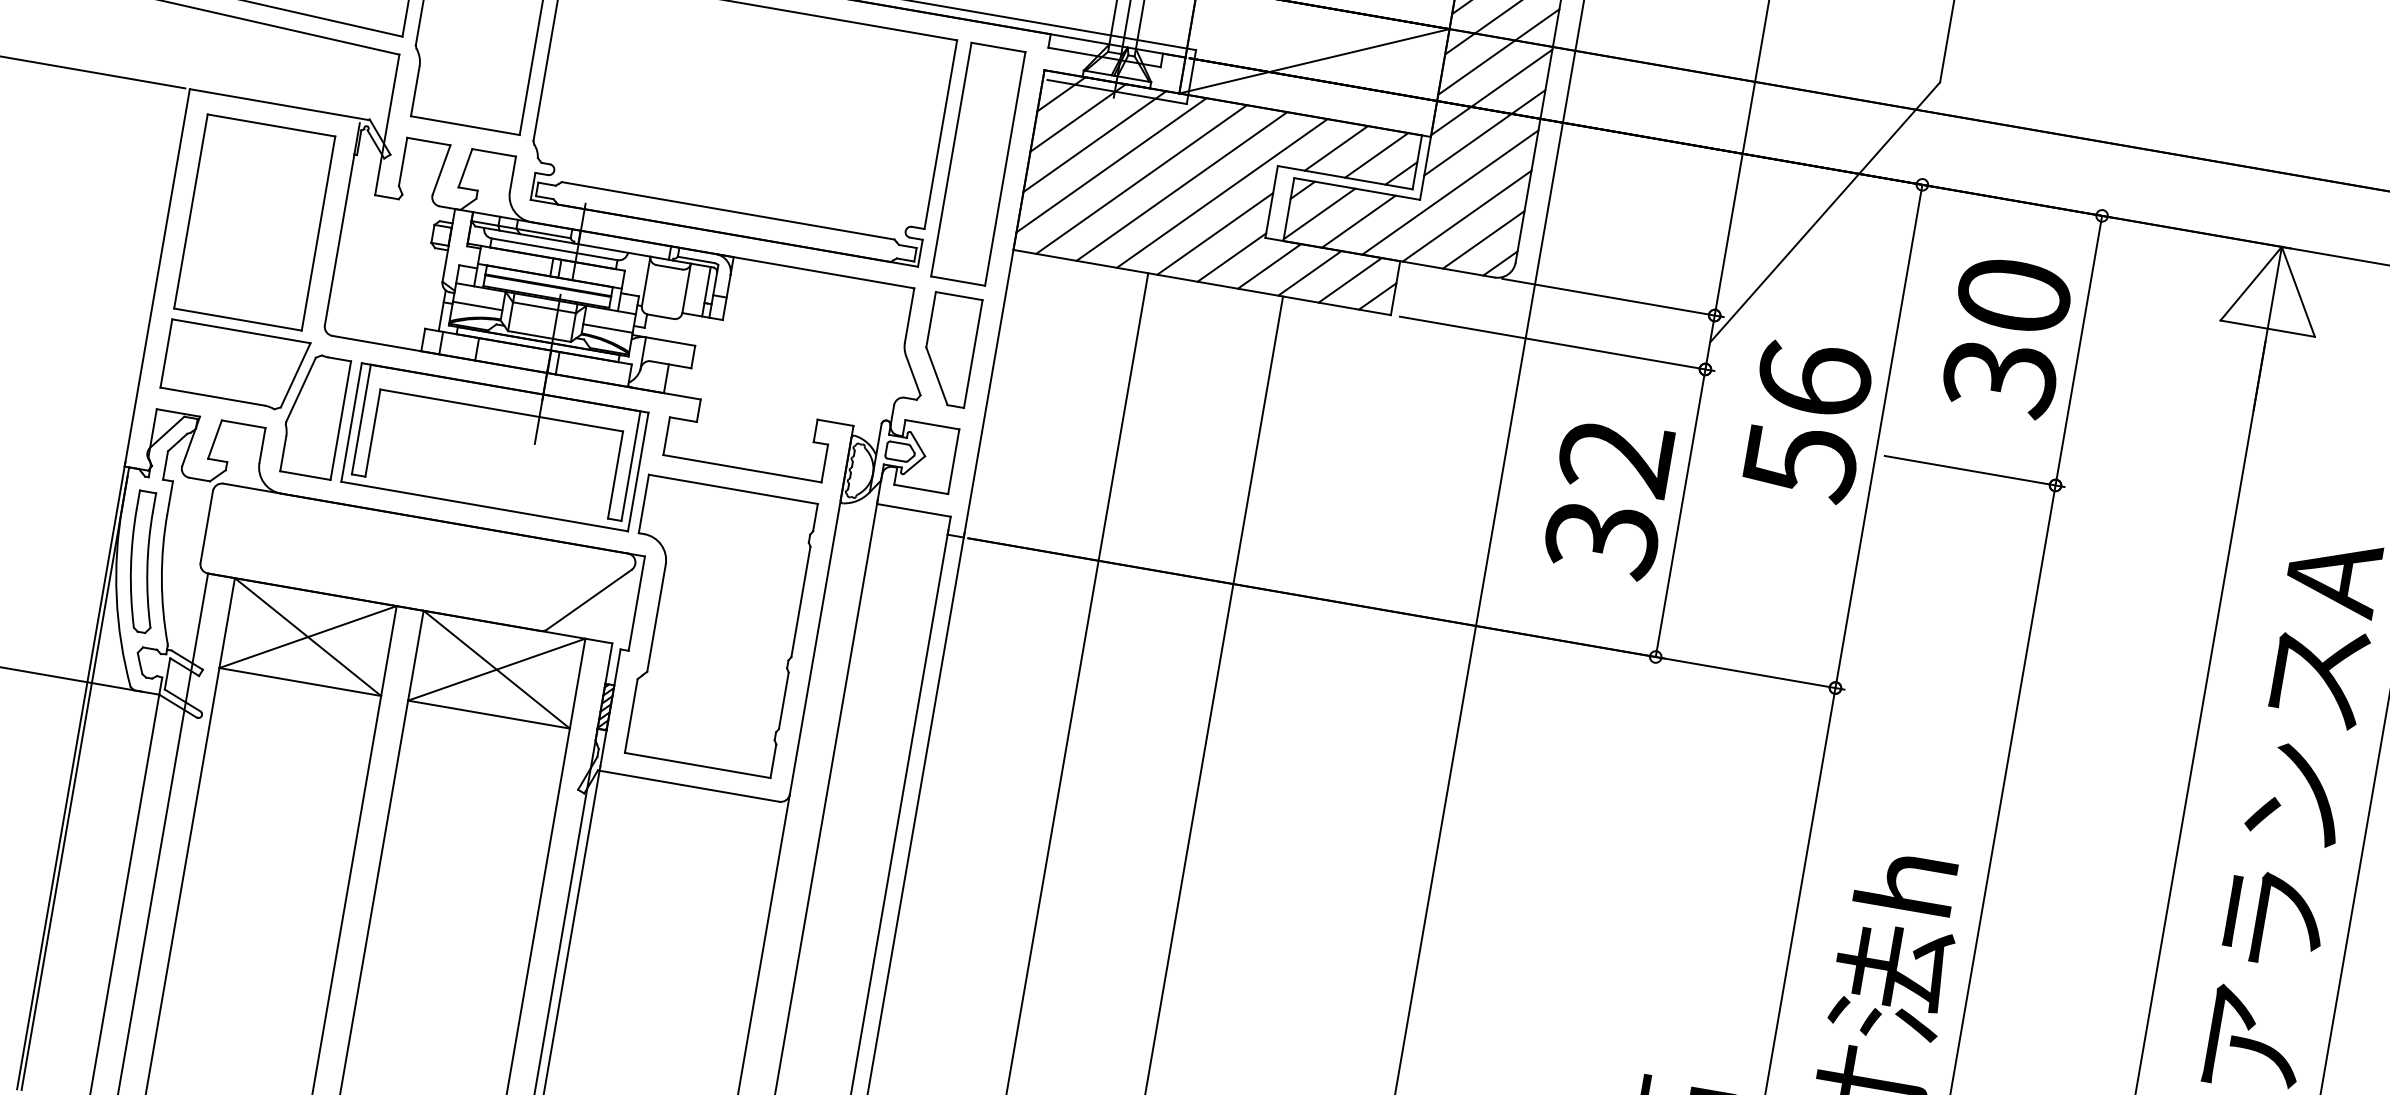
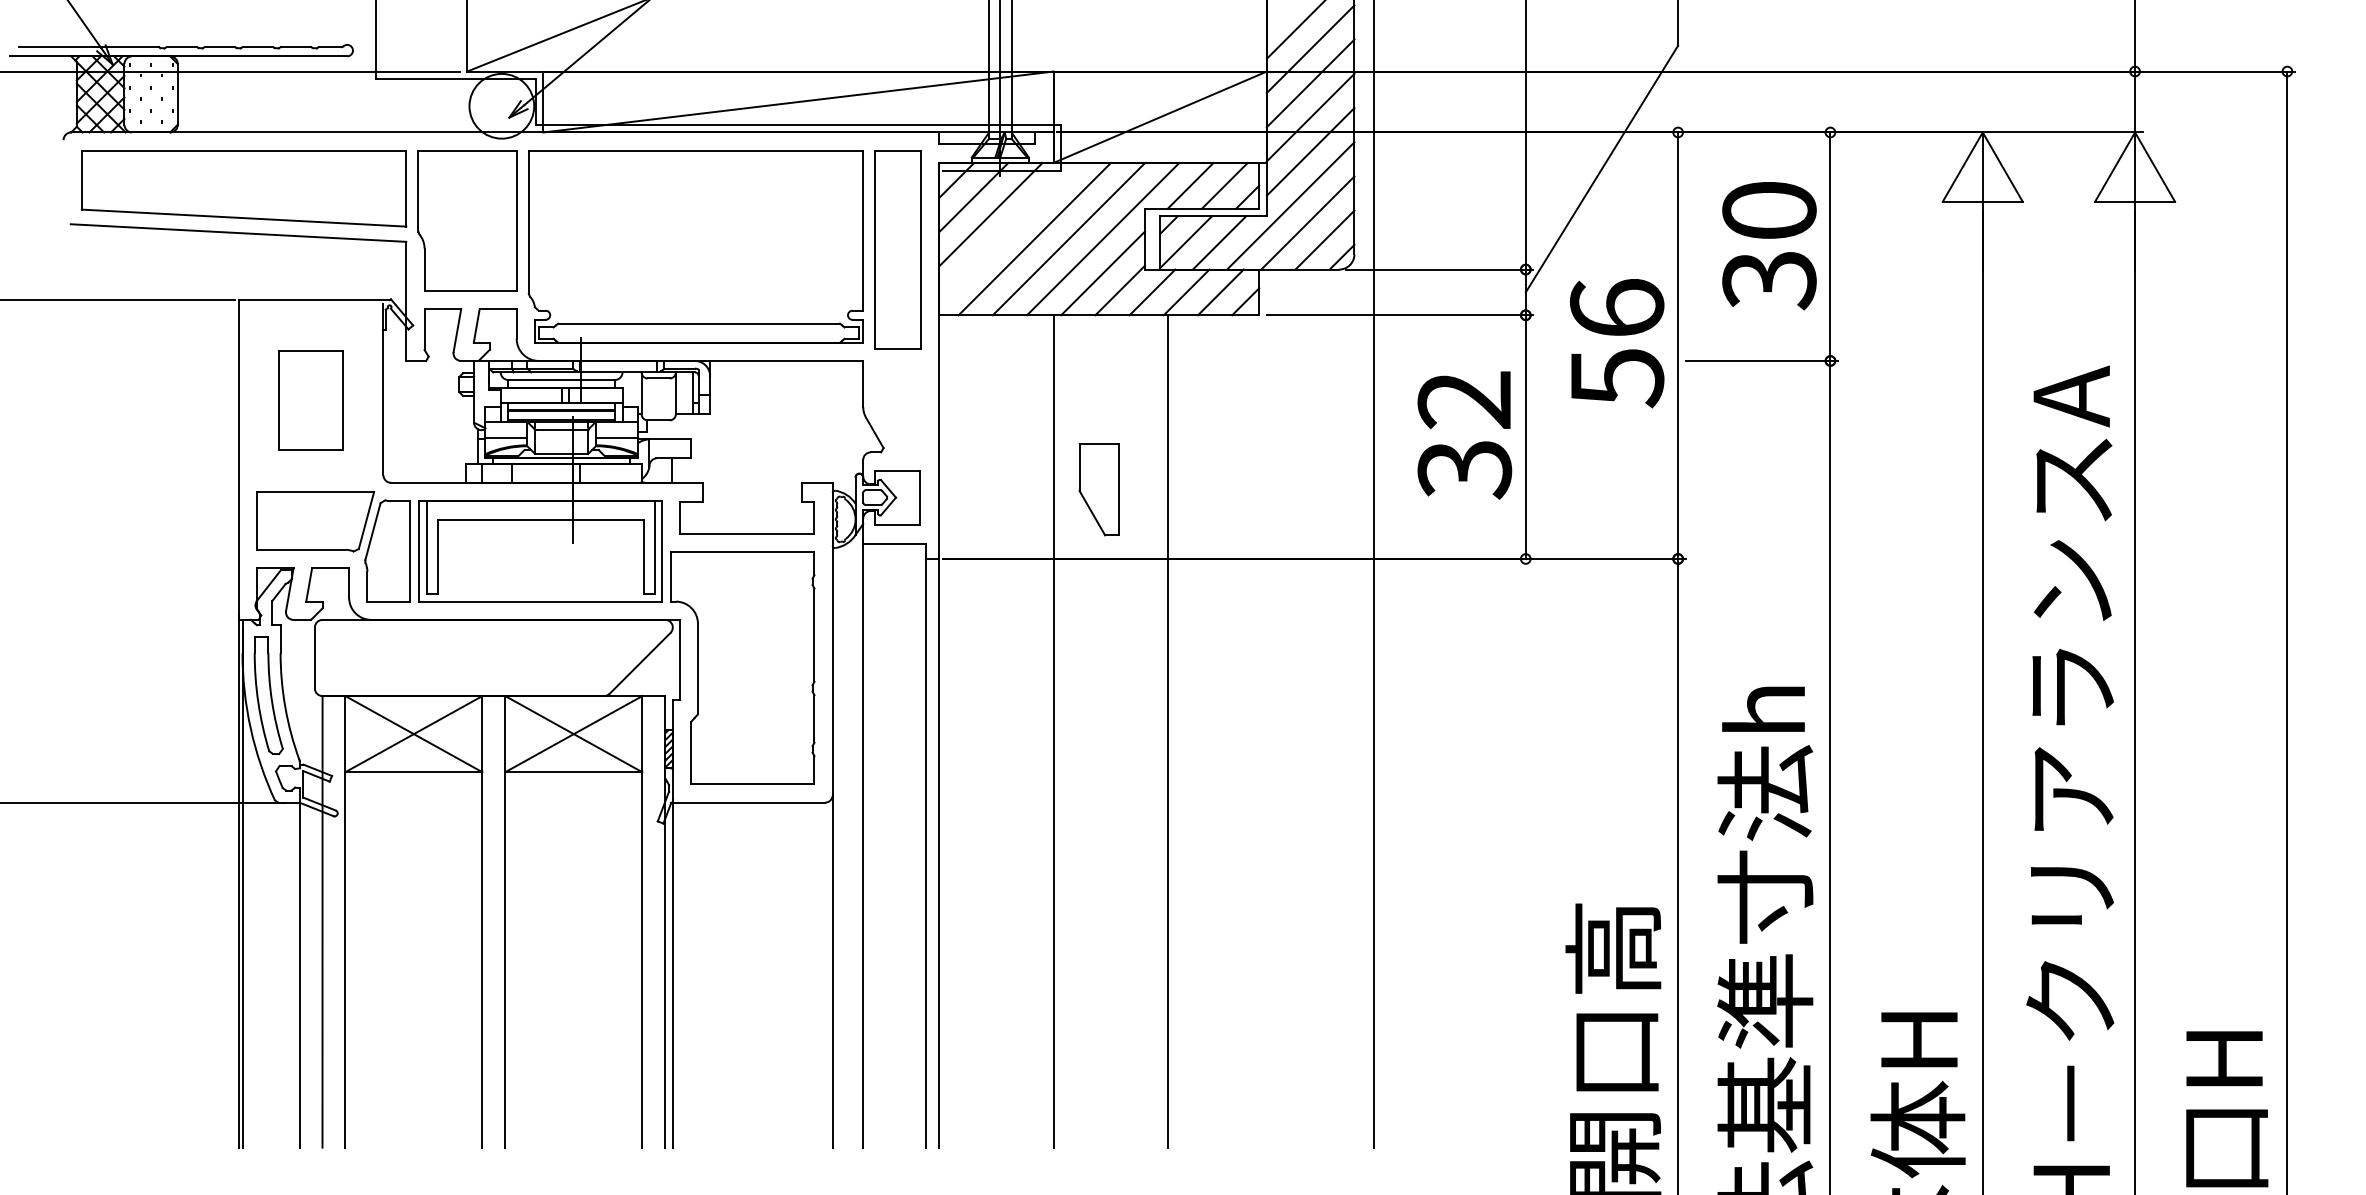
line: (1110, 164) -> (1007, 231), removed
part: (254, 222) -> (310, 400), size x0.6
part: (949, 349) -> (1098, 489), moved

